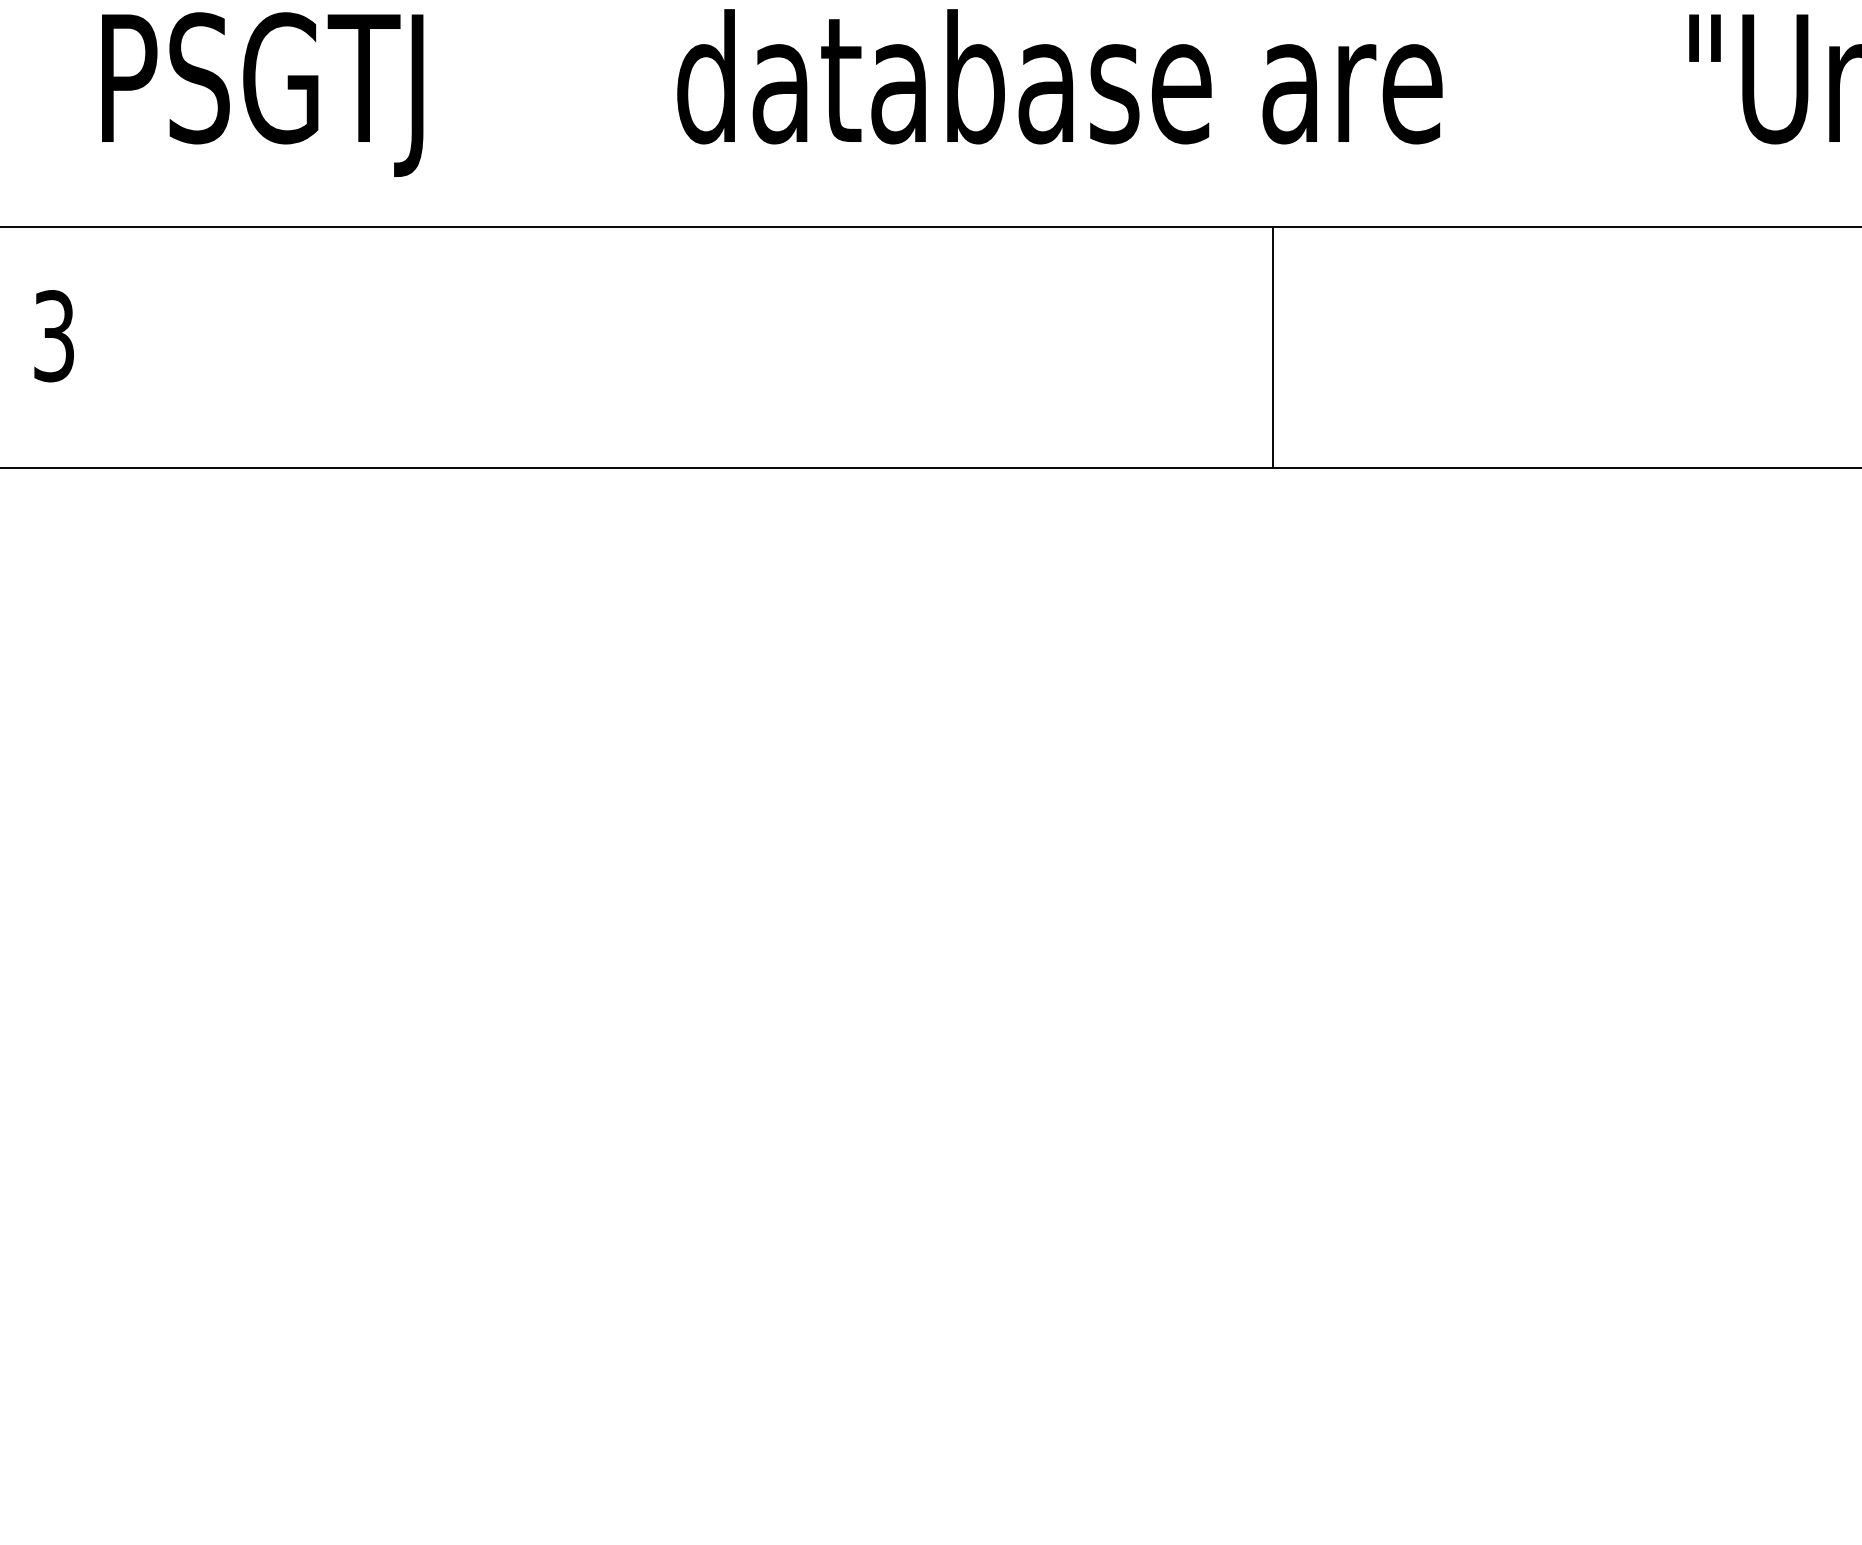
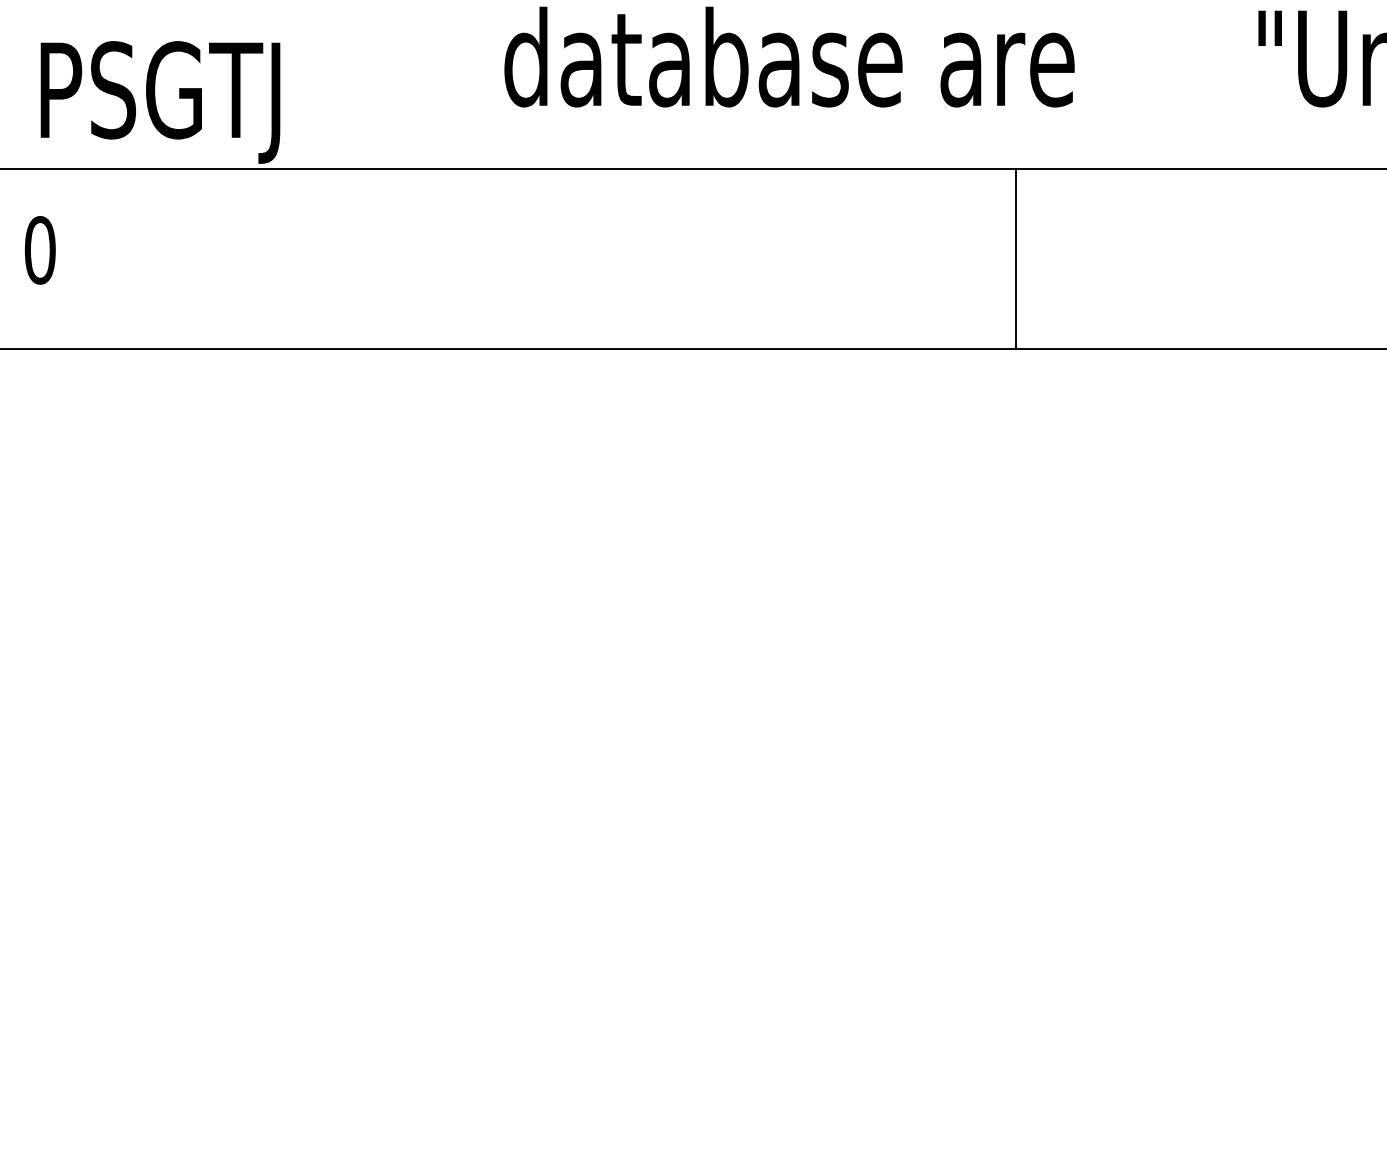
text: (262, 94) -> (160, 102), moved
text: (54, 336) -> (40, 250), 3 -> 0
line: (1273, 347) -> (1015, 258), moved

